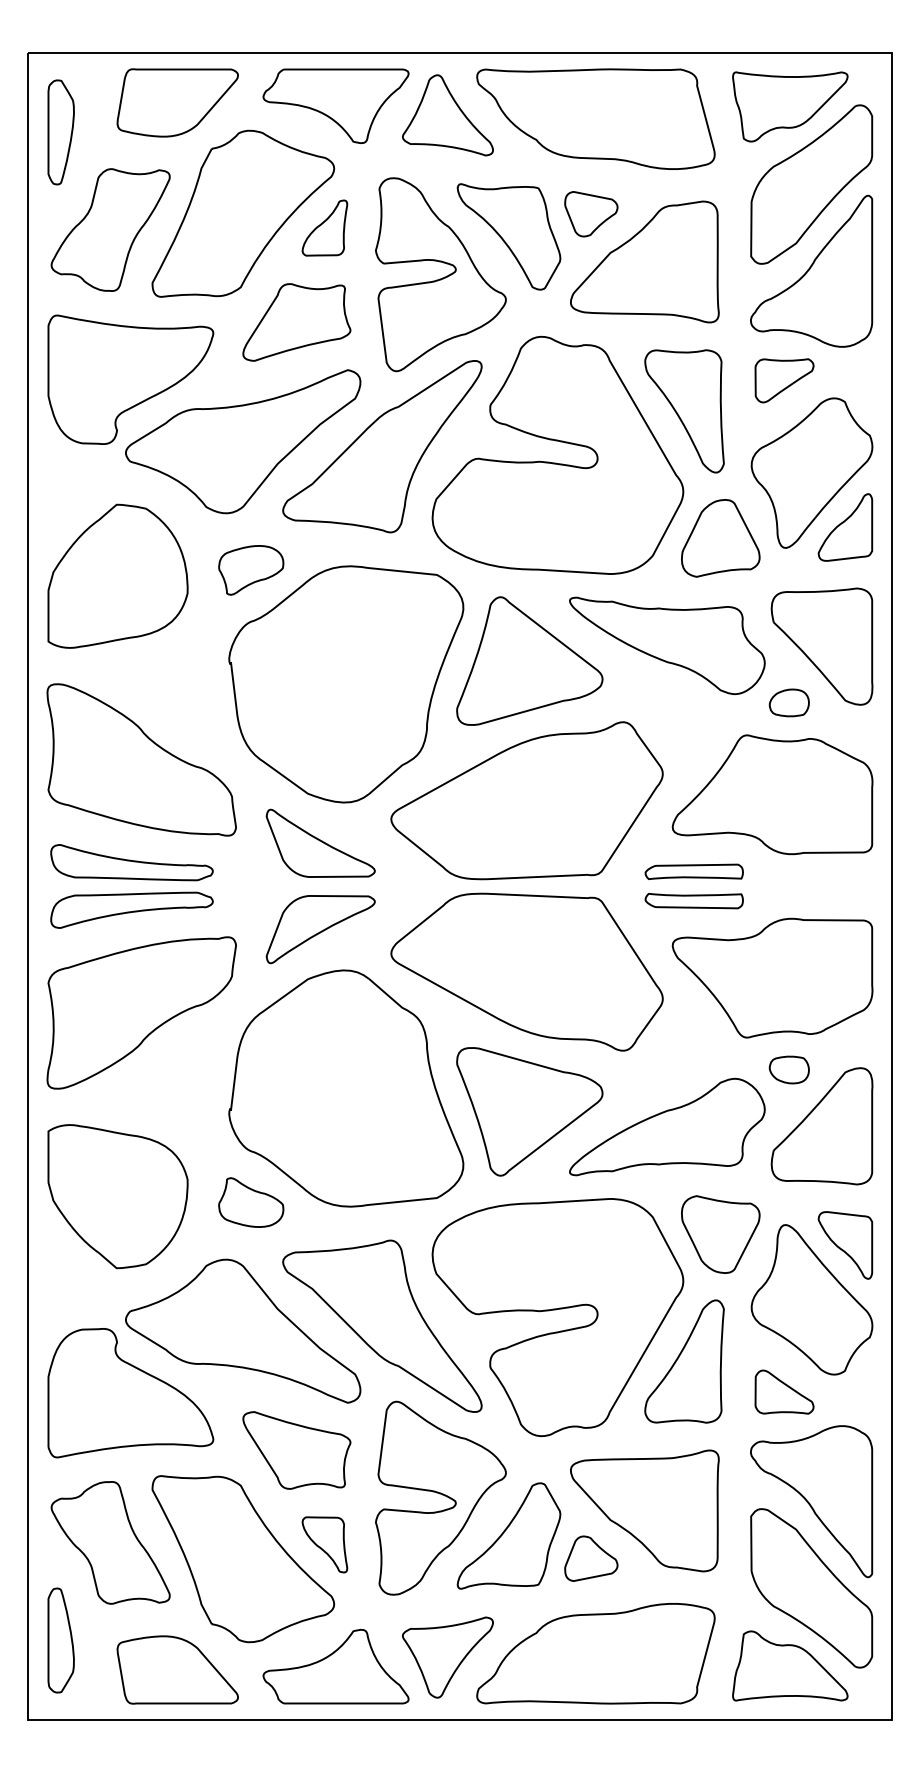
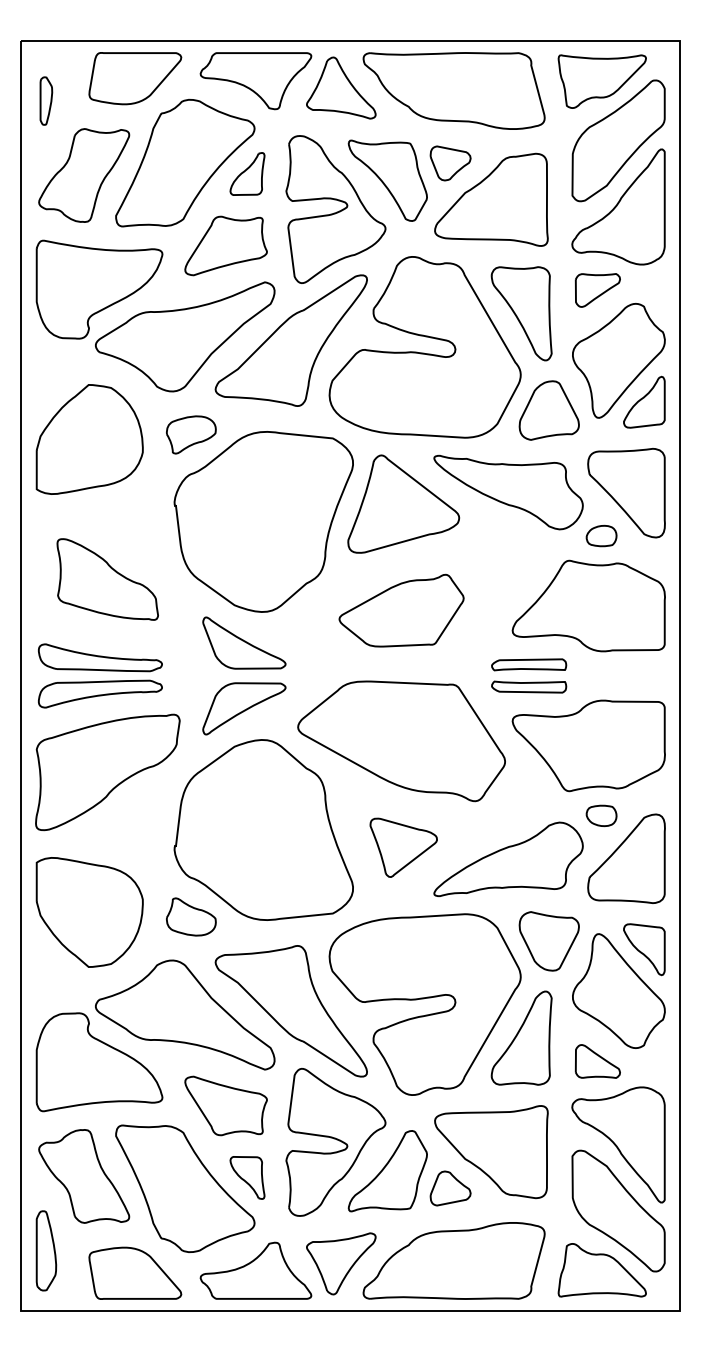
part: (60, 132) -> (45, 101), size x0.6
part: (141, 759) -> (107, 579), size x0.7
part: (526, 800) -> (401, 610), size x0.6
part: (529, 1111) -> (403, 847), size x0.6

